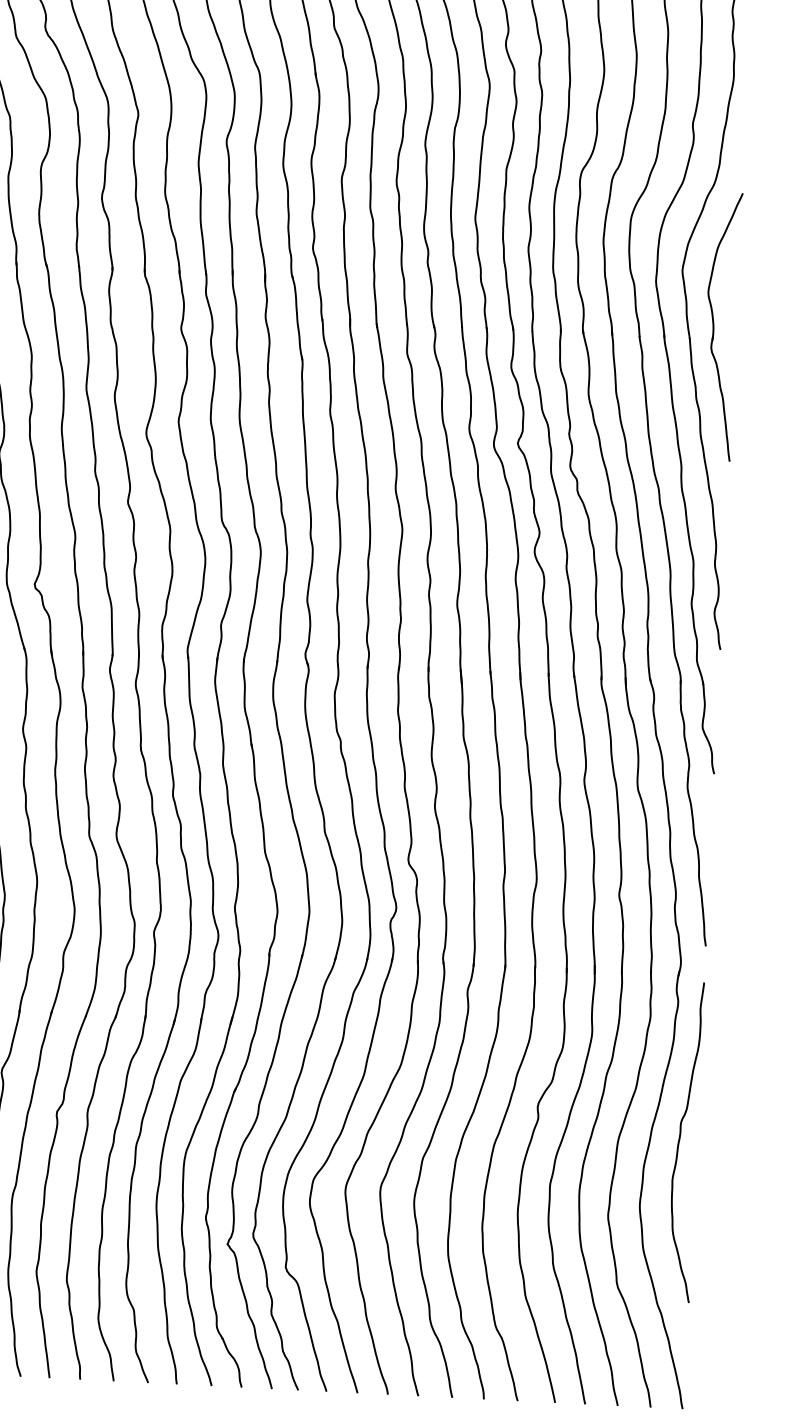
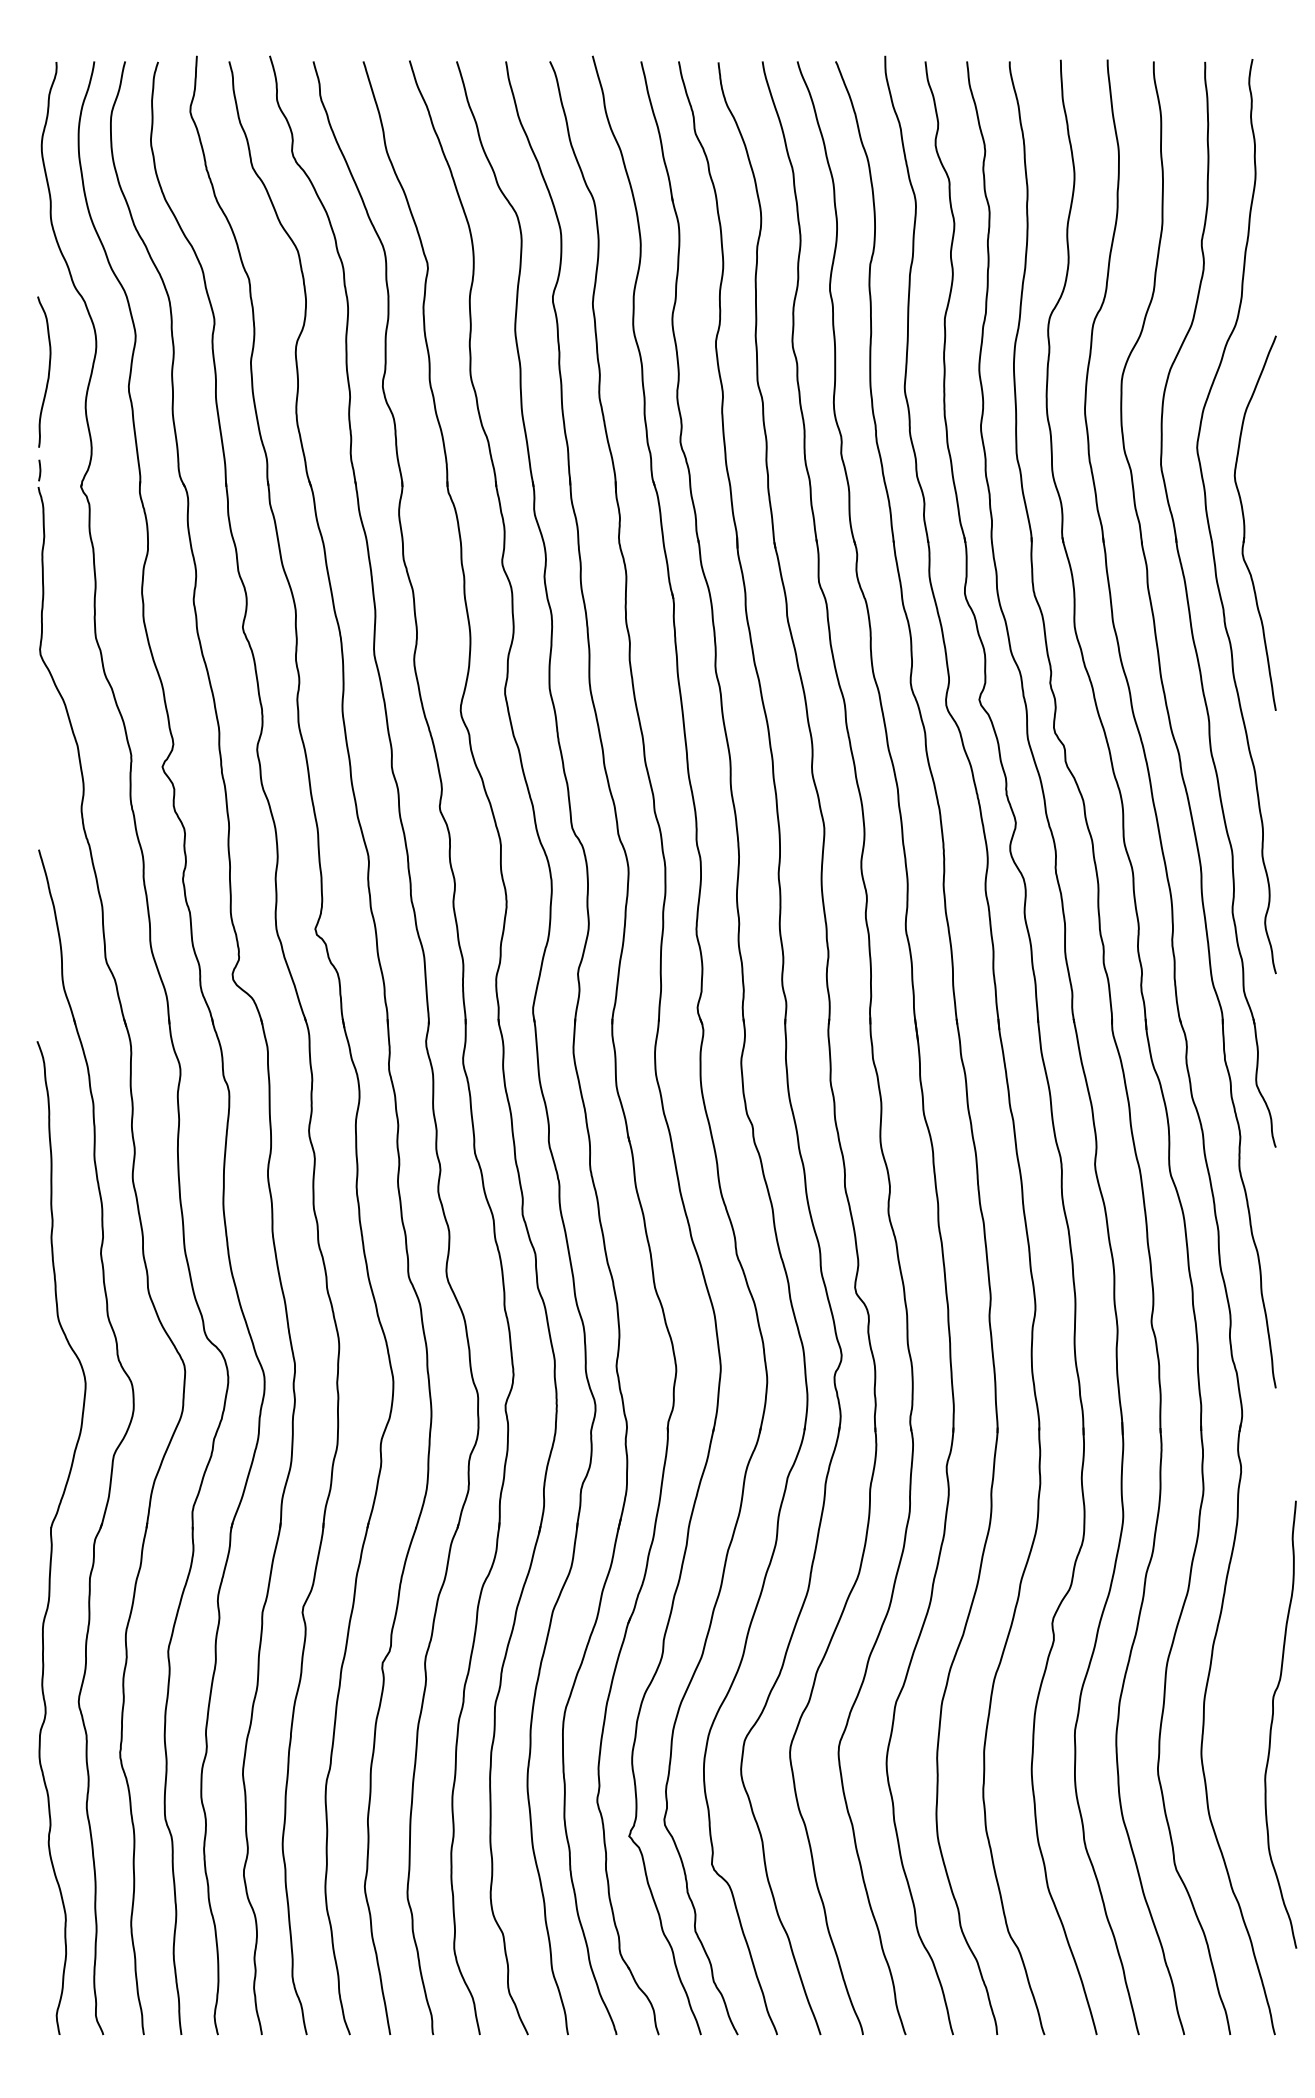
curve: (679, 1141) -> (1272, 1724), moved

